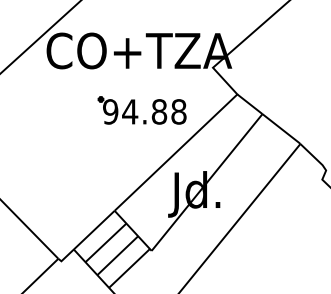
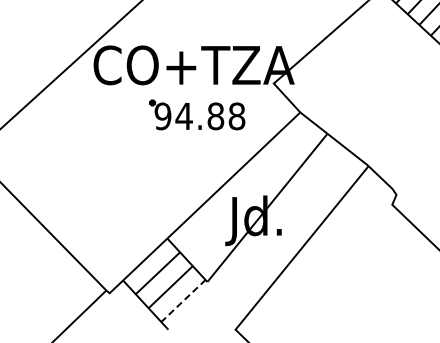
part: (137, 115) -> (192, 120), moved
line: (129, 267) -> (183, 300), solid -> dashed

